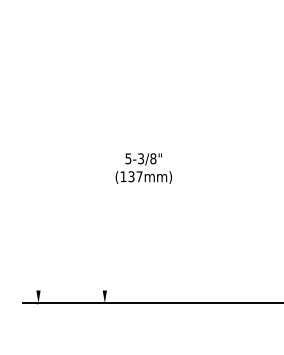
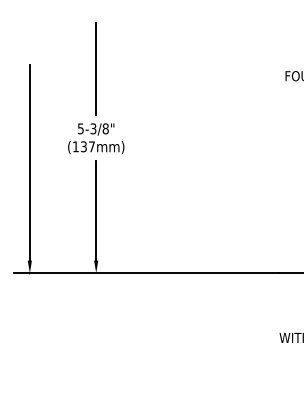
line: (105, 98) -> (96, 68), added
text: (144, 168) -> (96, 138), moved
line: (38, 192) -> (29, 162), added
line: (105, 240) -> (96, 210), added

